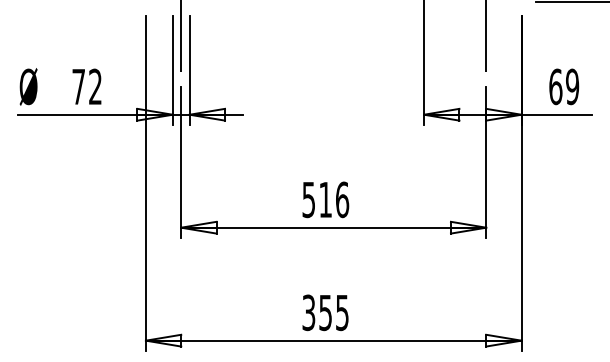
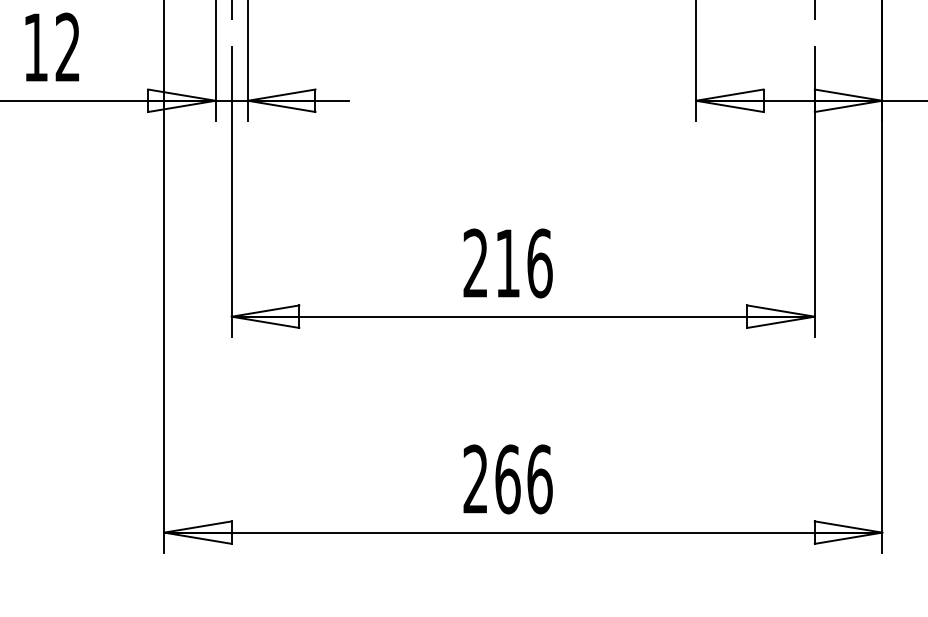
text: (78, 86) -> (35, 46), 72 -> 12
text: (308, 199) -> (475, 262), 516 -> 216
text: (325, 312) -> (507, 478), 355 -> 266

